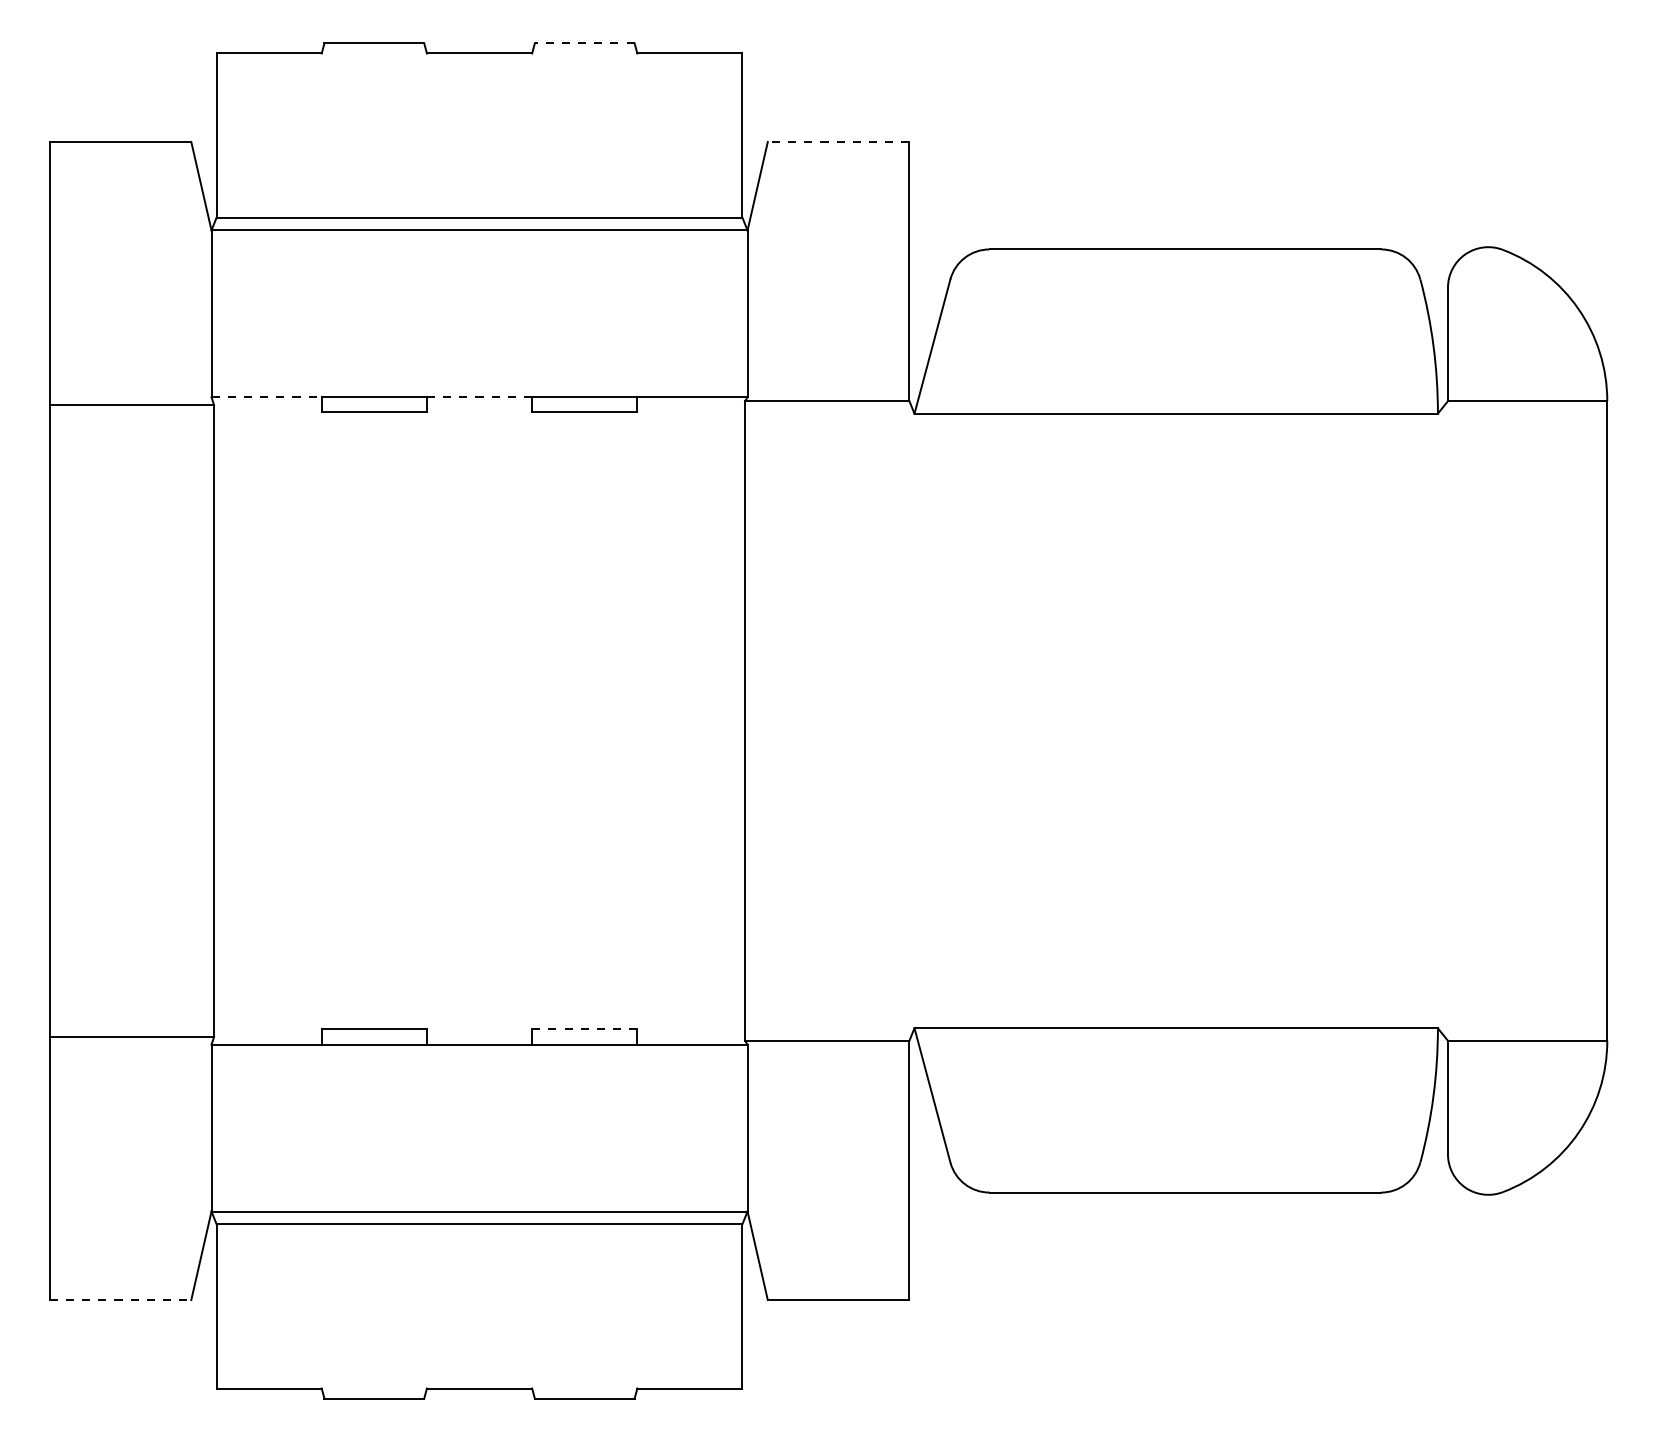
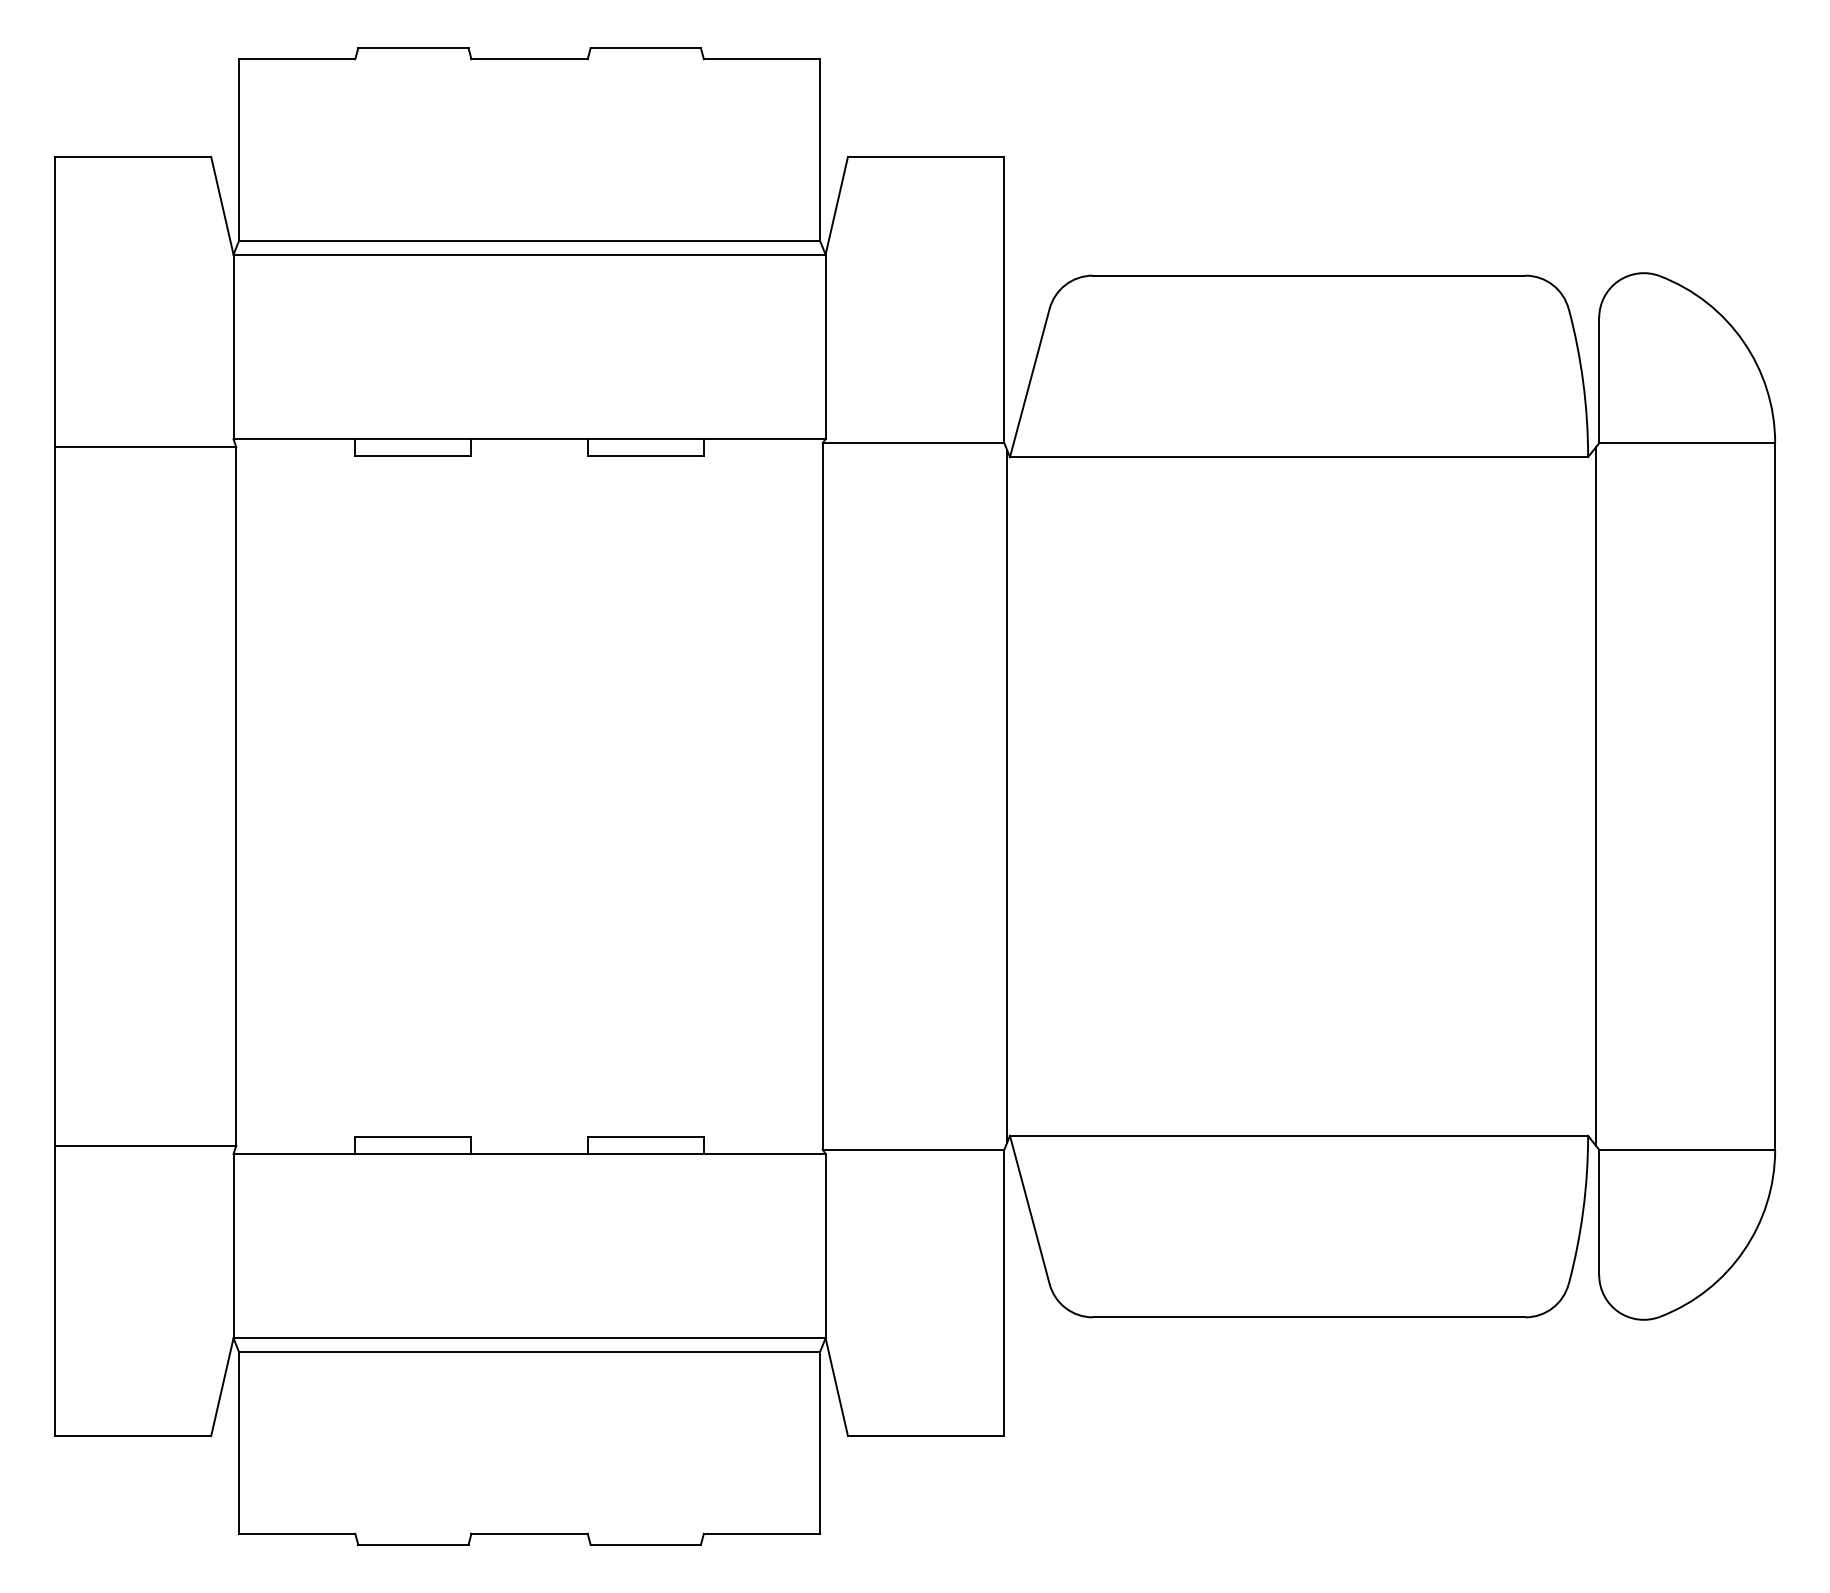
line: (584, 43) -> (645, 48), dashed -> solid
line: (838, 141) -> (926, 156), dashed -> solid
line: (267, 397) -> (295, 439), dashed -> solid
line: (479, 397) -> (529, 439), dashed -> solid
line: (911, 720) -> (1006, 795), added
line: (1445, 720) -> (1596, 795), added
line: (584, 1029) -> (645, 1137), dashed -> solid
line: (120, 1300) -> (133, 1436), dashed -> solid

